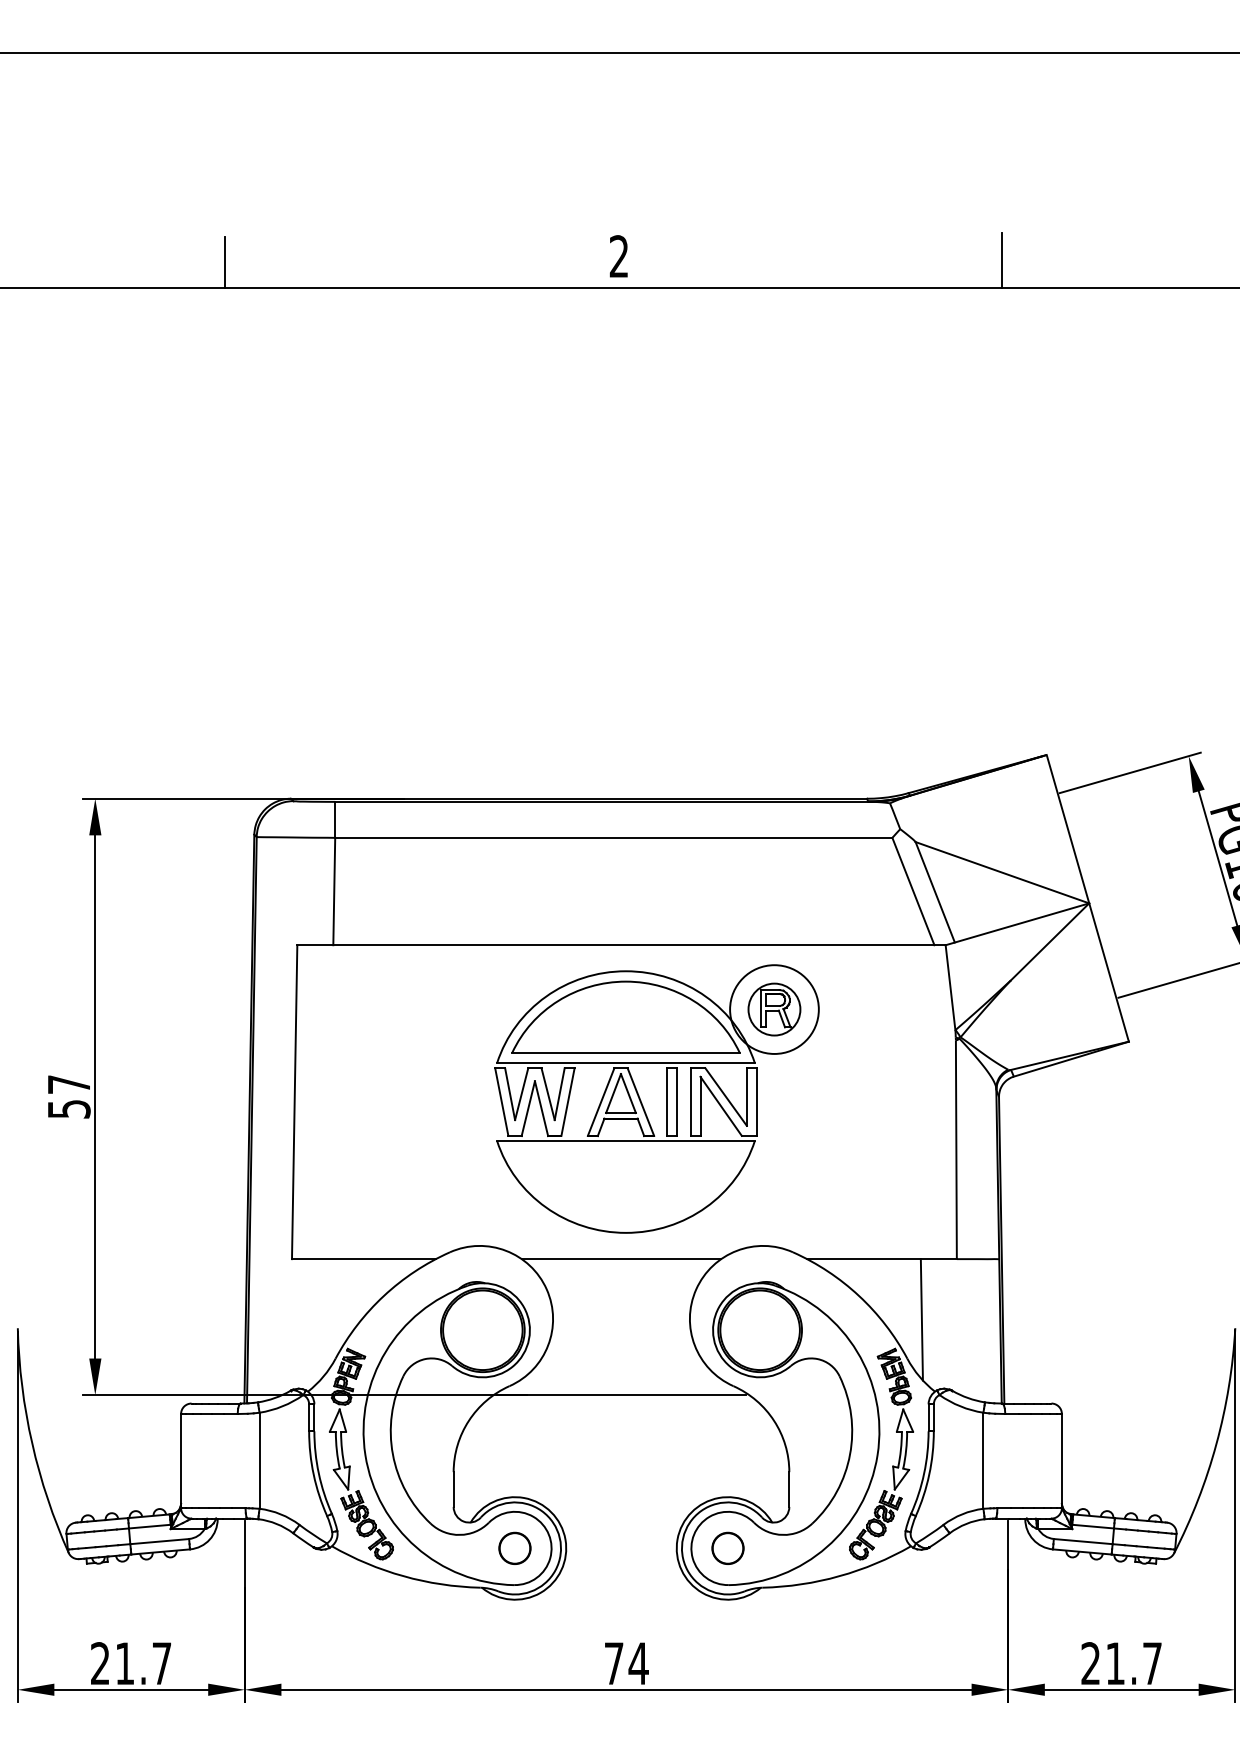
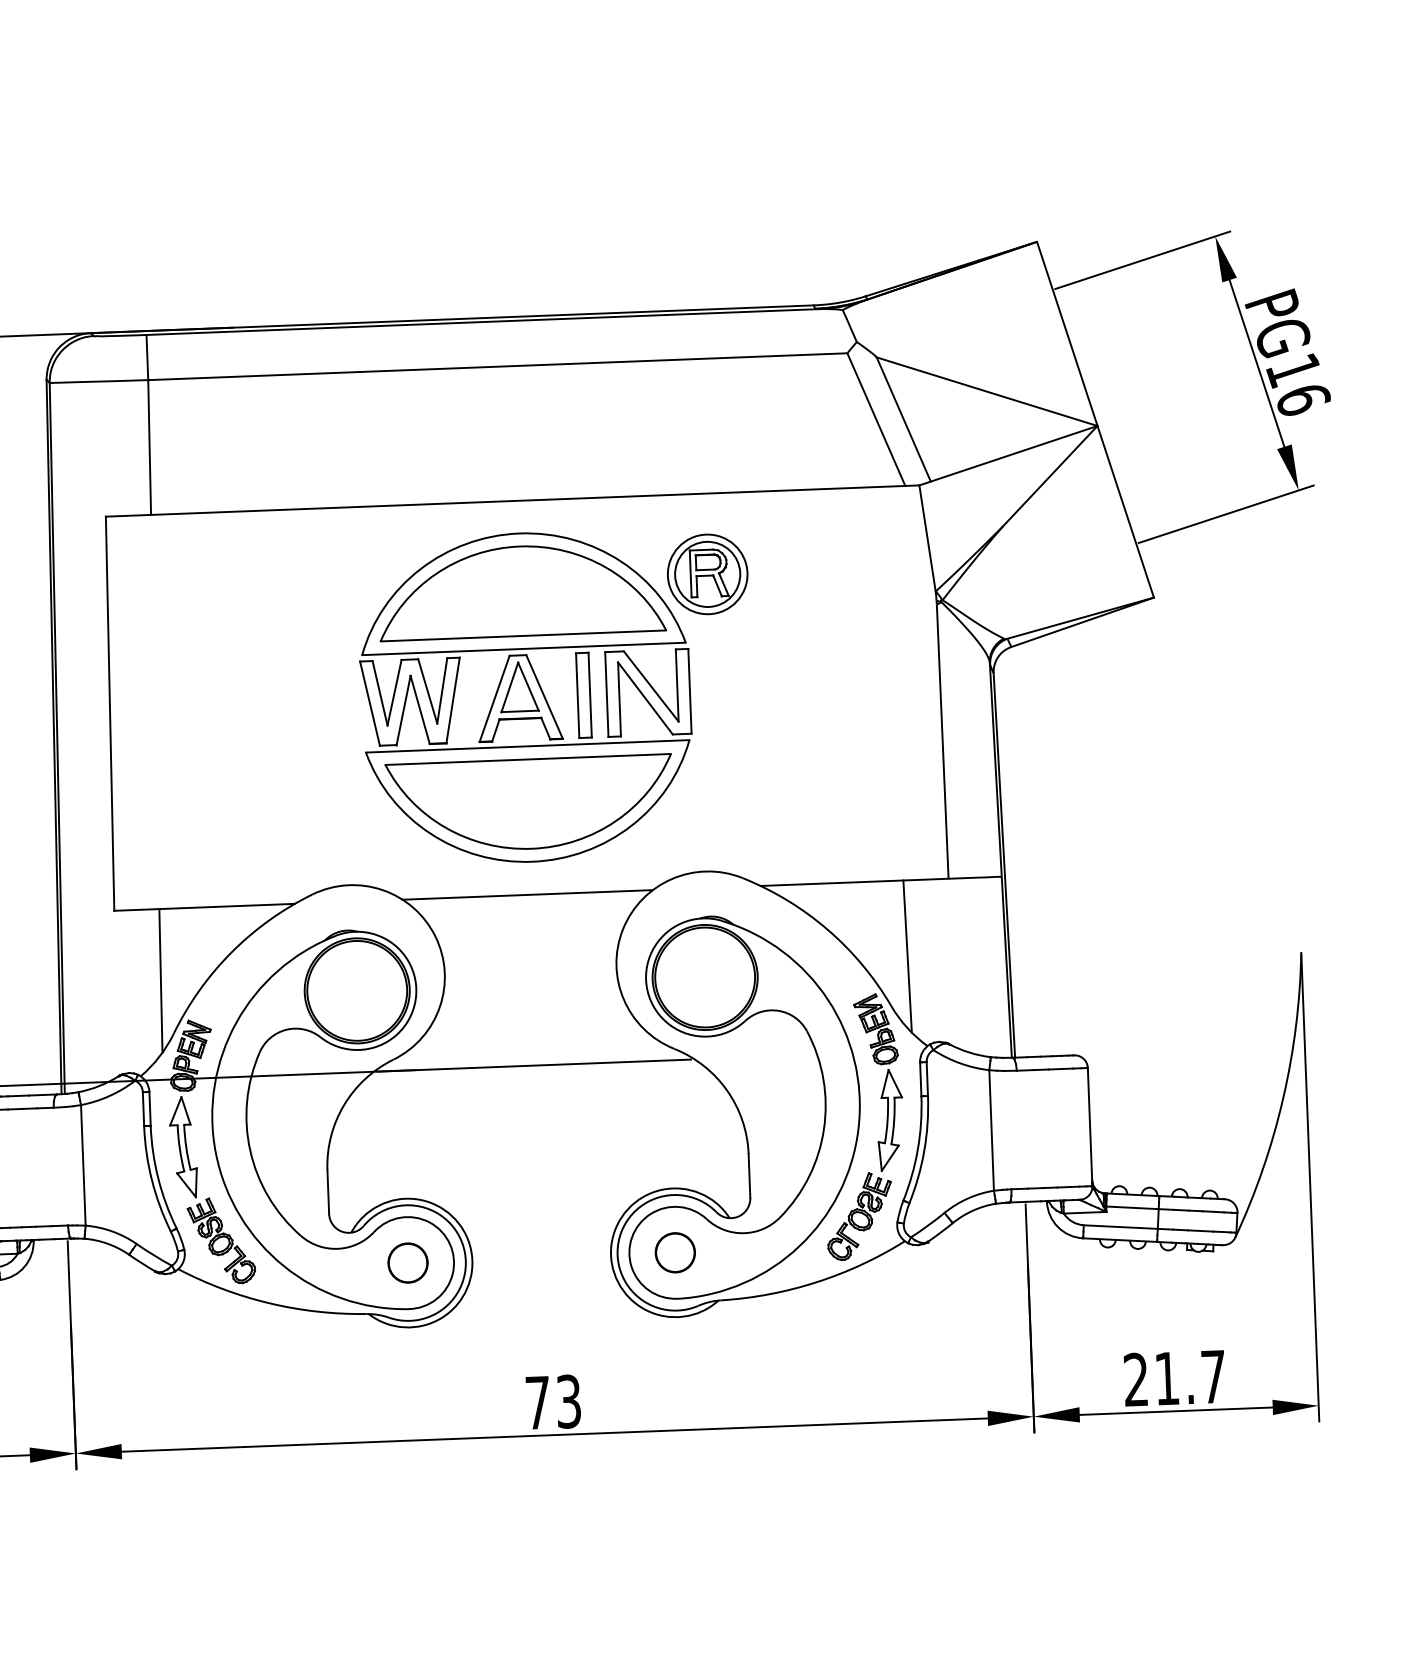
circle: (774, 1009) -> (707, 574), size x0.71
part: (625, 1186) -> (529, 803), added
line: (326, 1316) -> (160, 981), added
text: (638, 1663) -> (568, 1401), 74 -> 73

